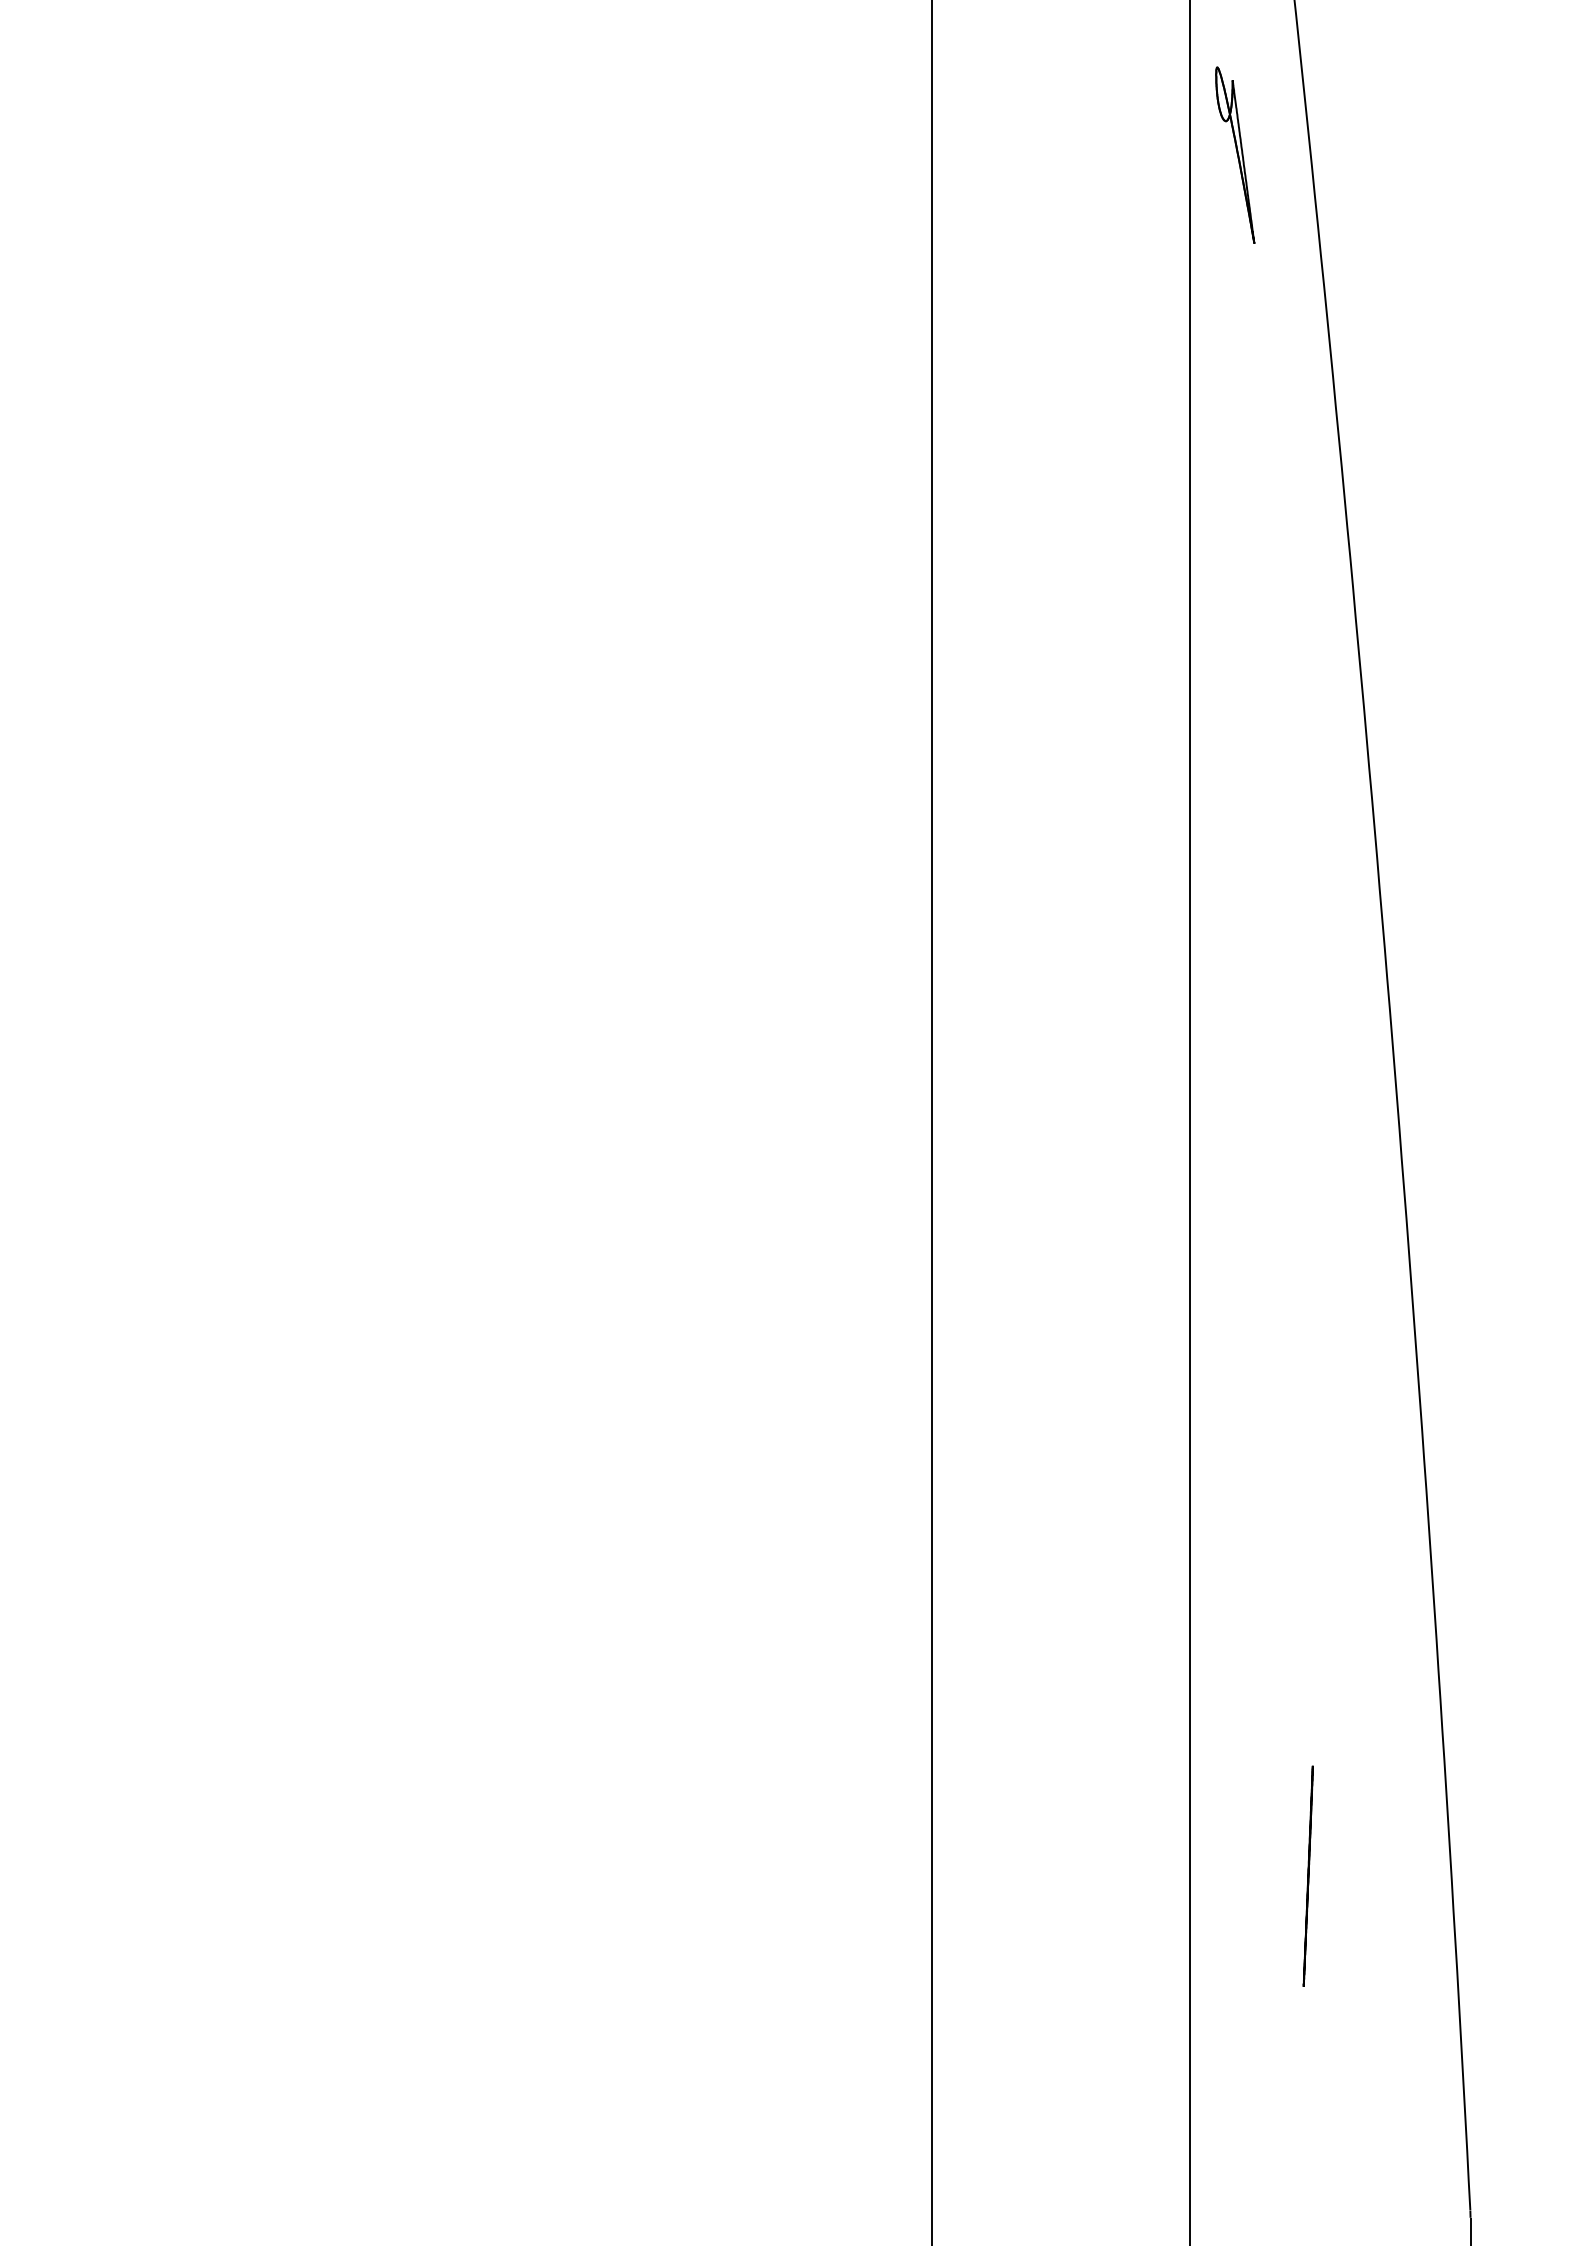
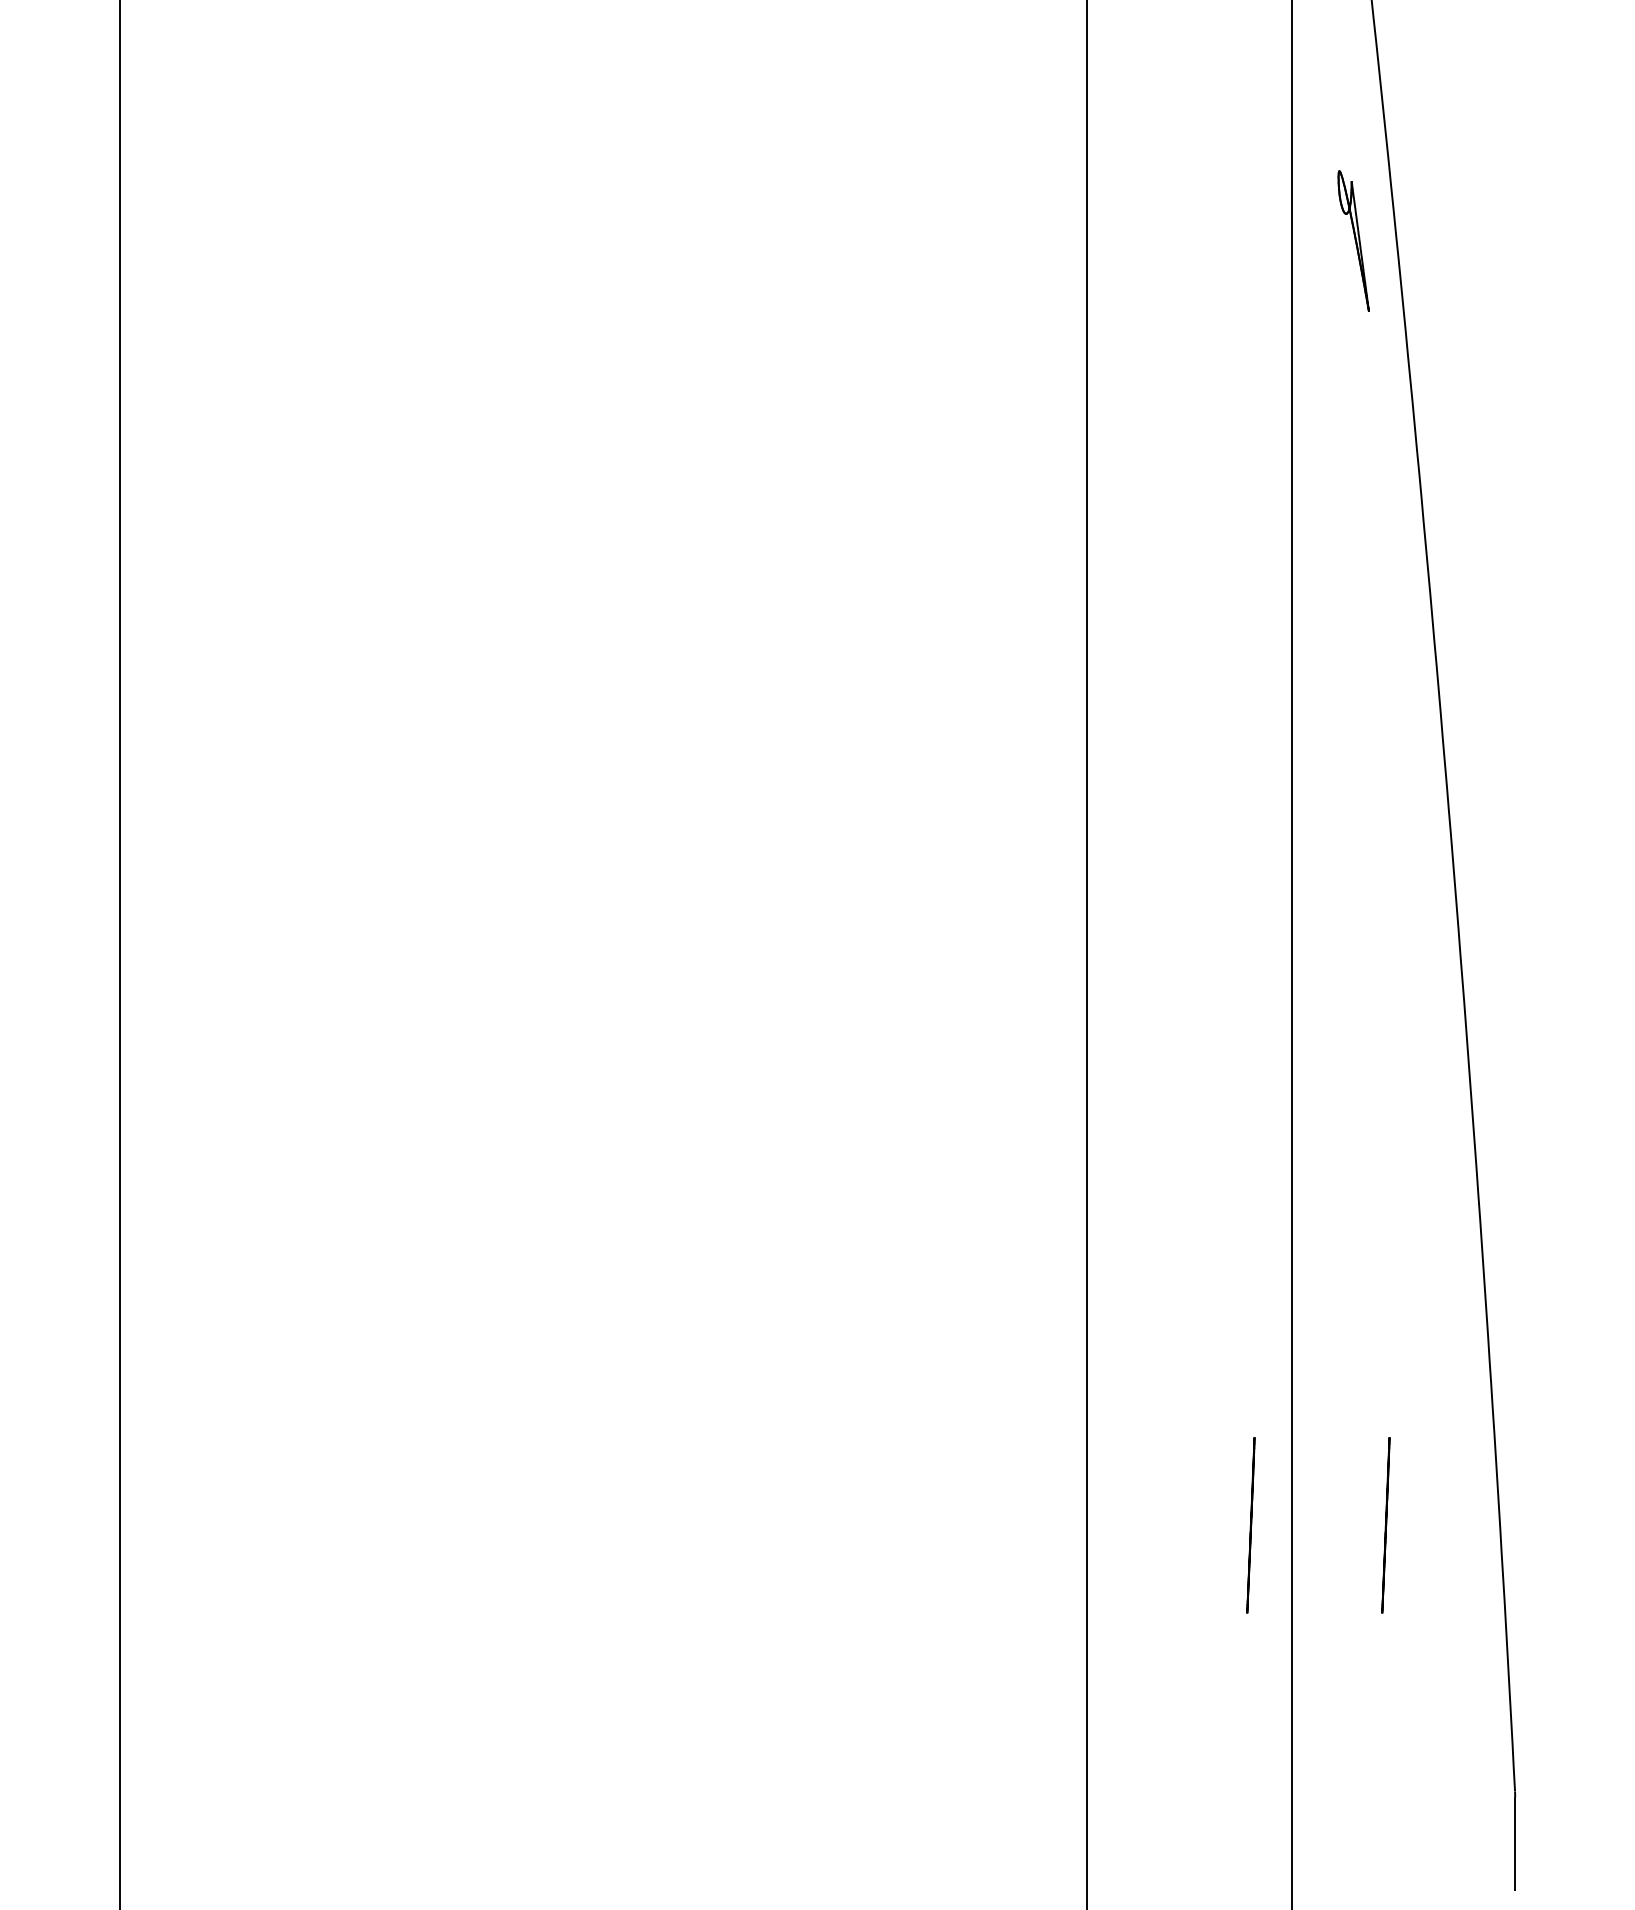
part: (1234, 154) -> (1353, 240), moved
line: (1138, 1876) -> (1250, 1525), added

